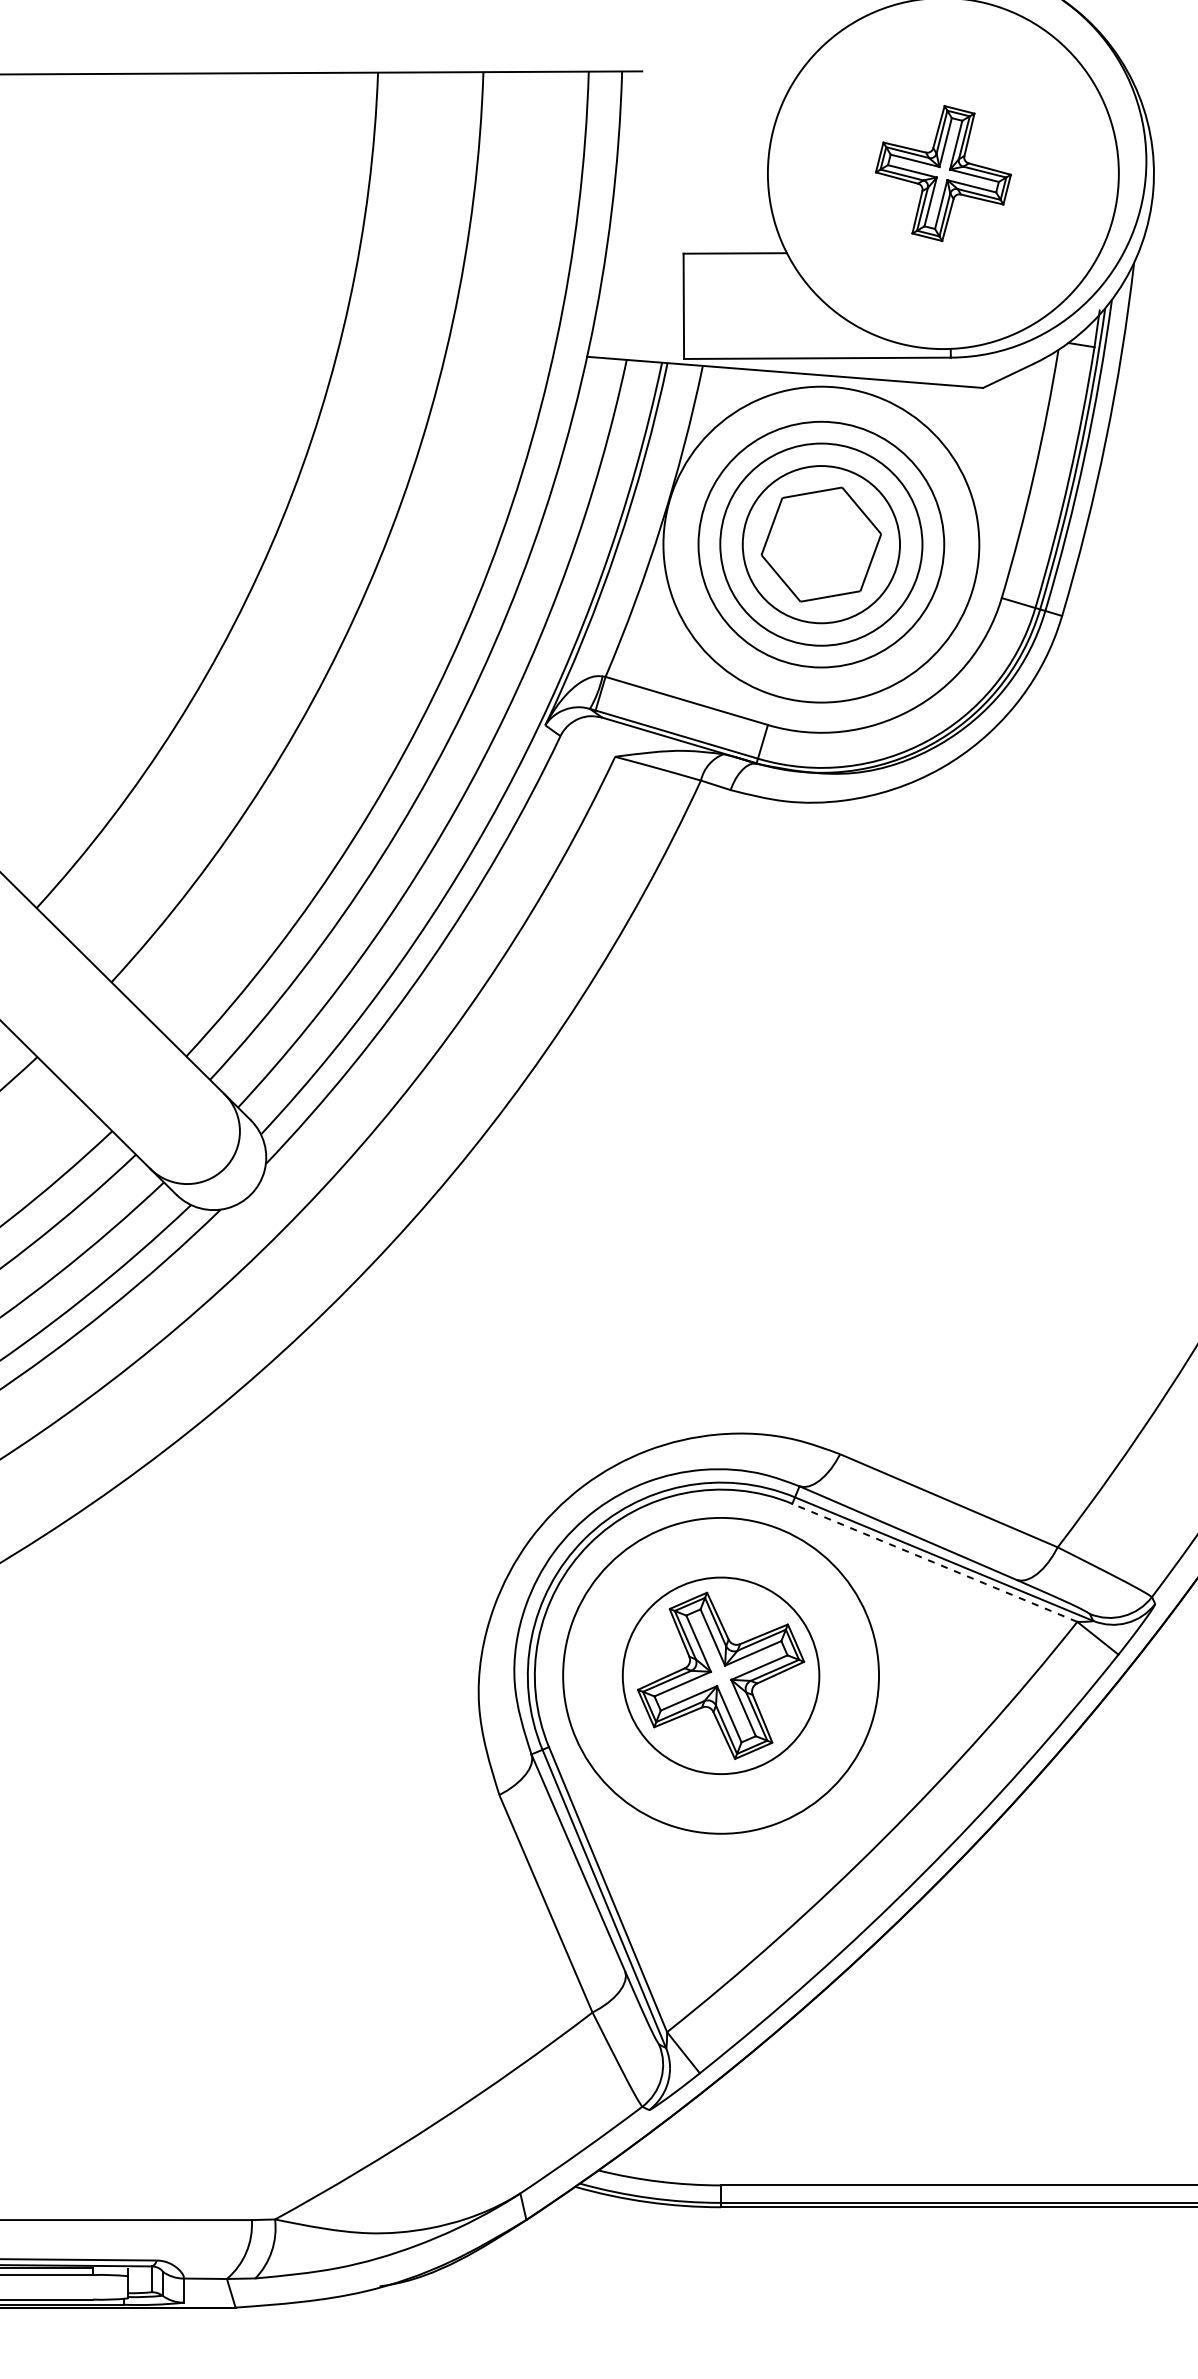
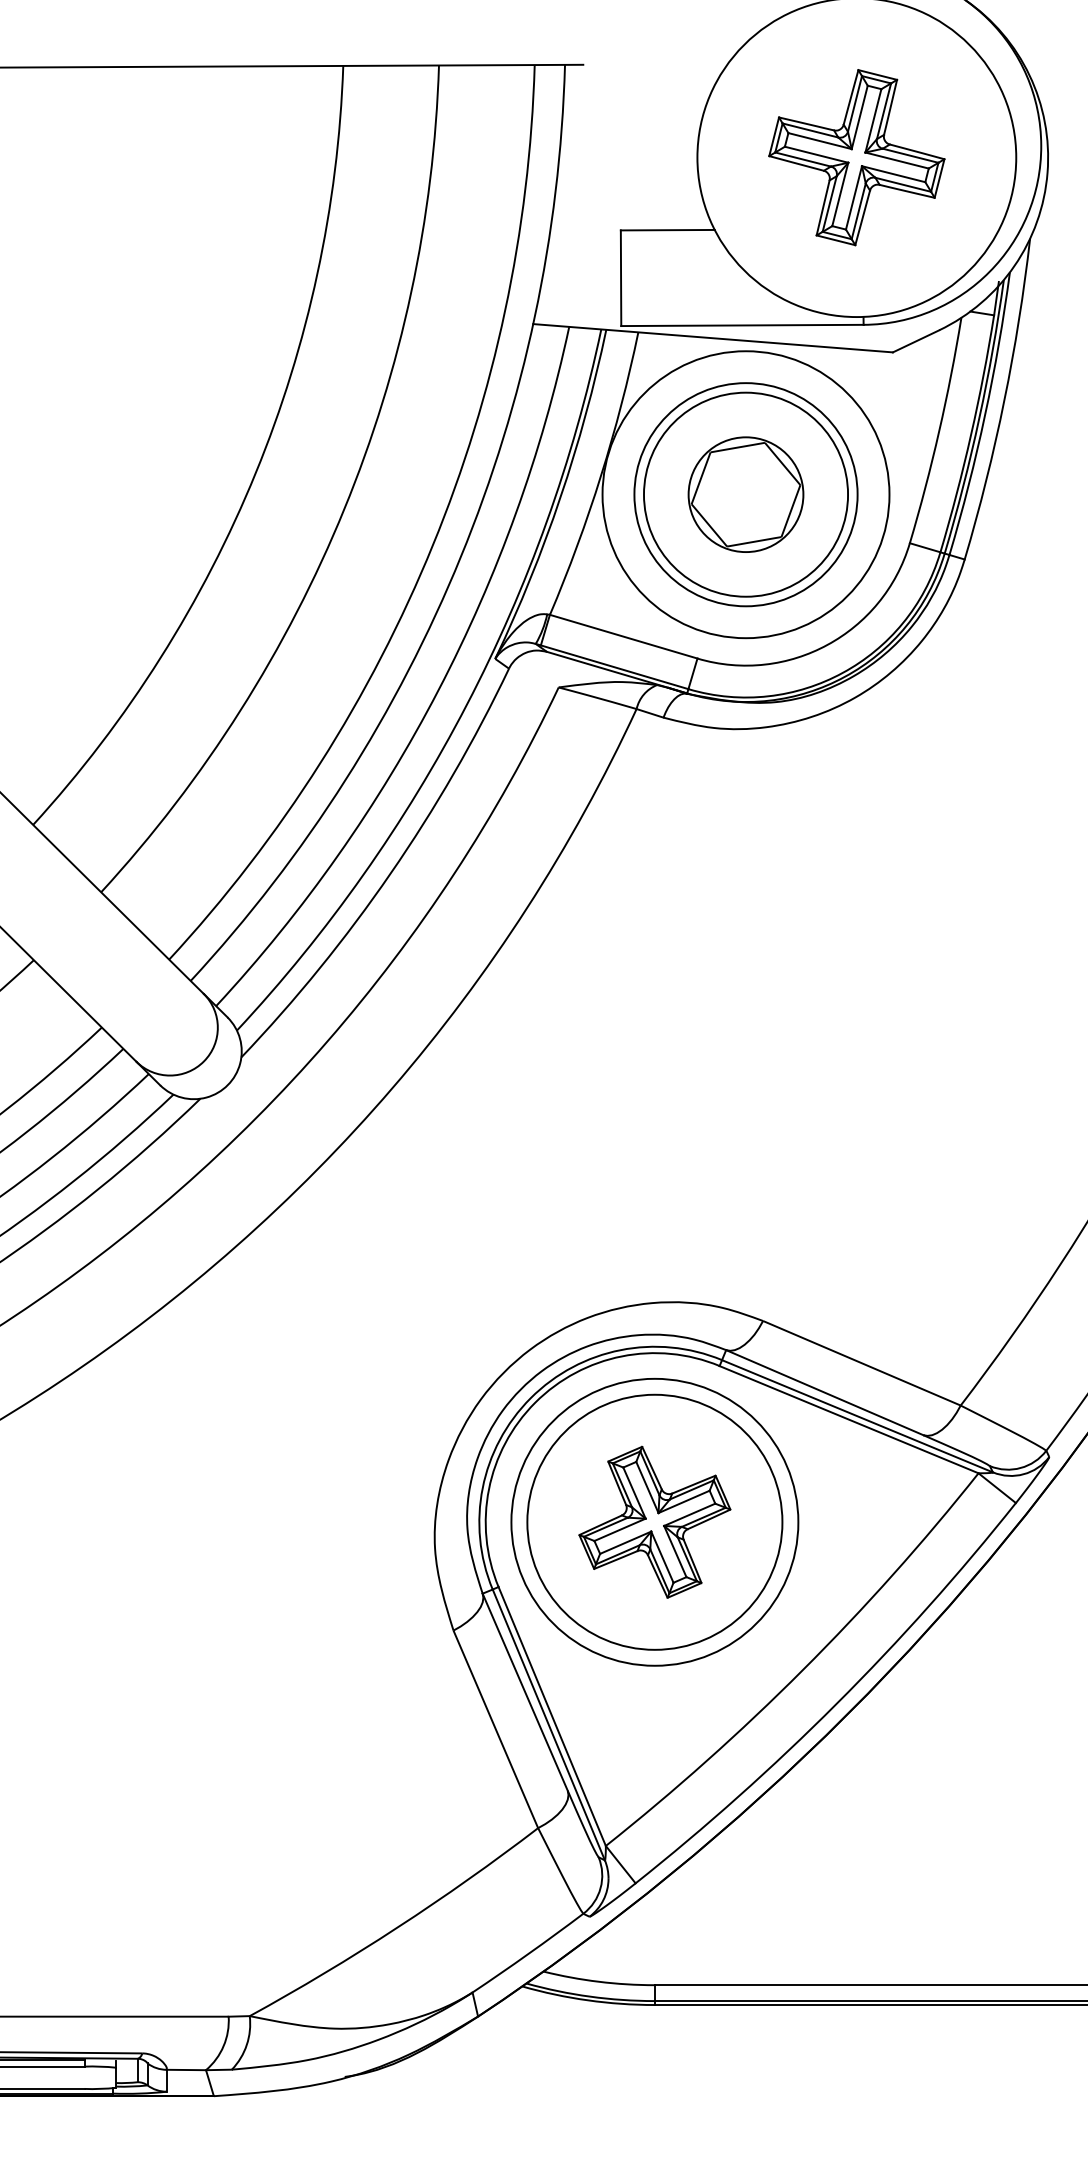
part: (943, 173) -> (856, 157), size x1.43
circle: (821, 544) -> (746, 494), size x0.62
circle: (821, 544) -> (746, 494), size x1.43
line: (934, 1562) -> (848, 1419), dashed -> solid
circle: (720, 1675) -> (654, 1521), size x1.43

